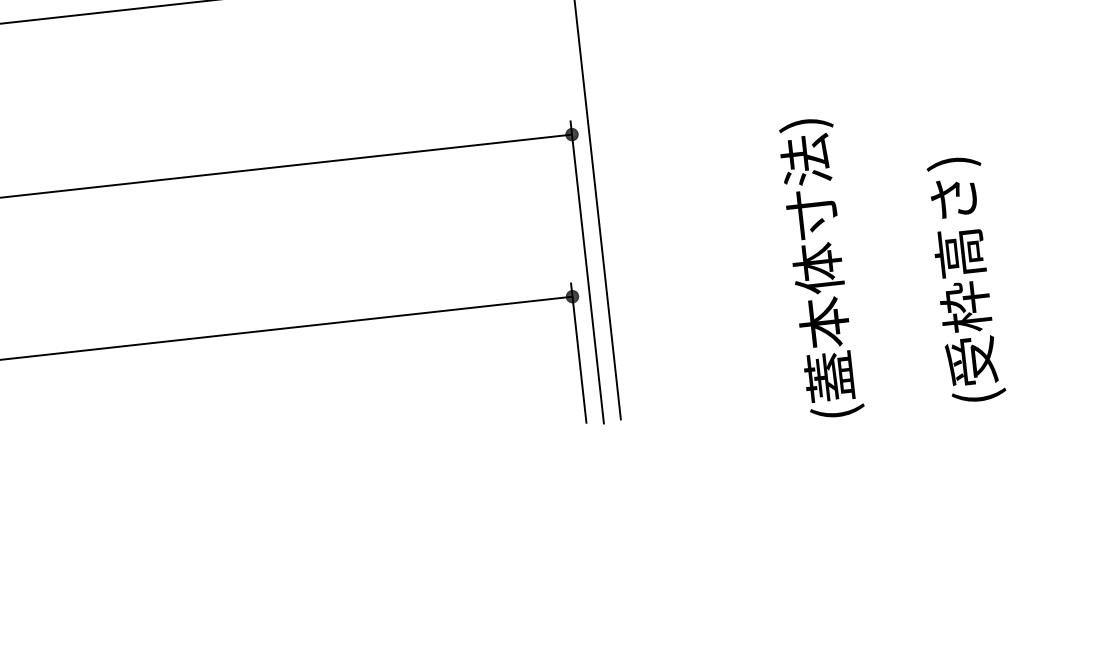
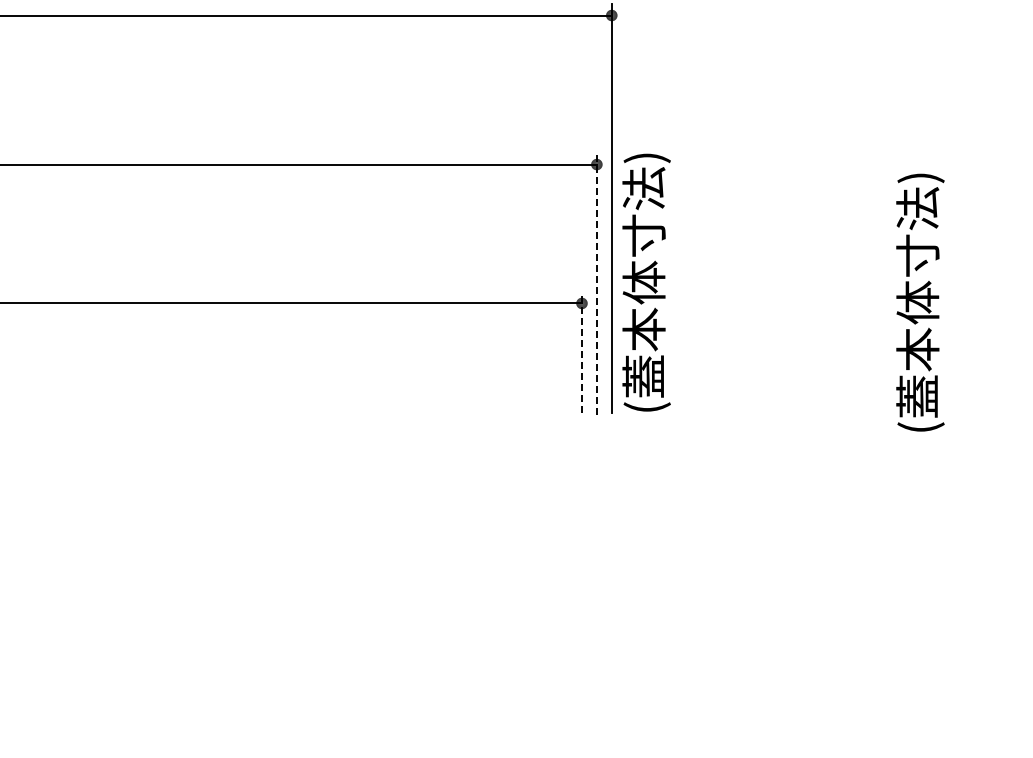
text: (961, 244) -> (920, 295), (受枠高さ) -> (蓋本体寸法)
text: (820, 268) -> (646, 282), moved
line: (586, 272) -> (596, 284), solid -> dashed
line: (578, 352) -> (581, 351), solid -> dashed

